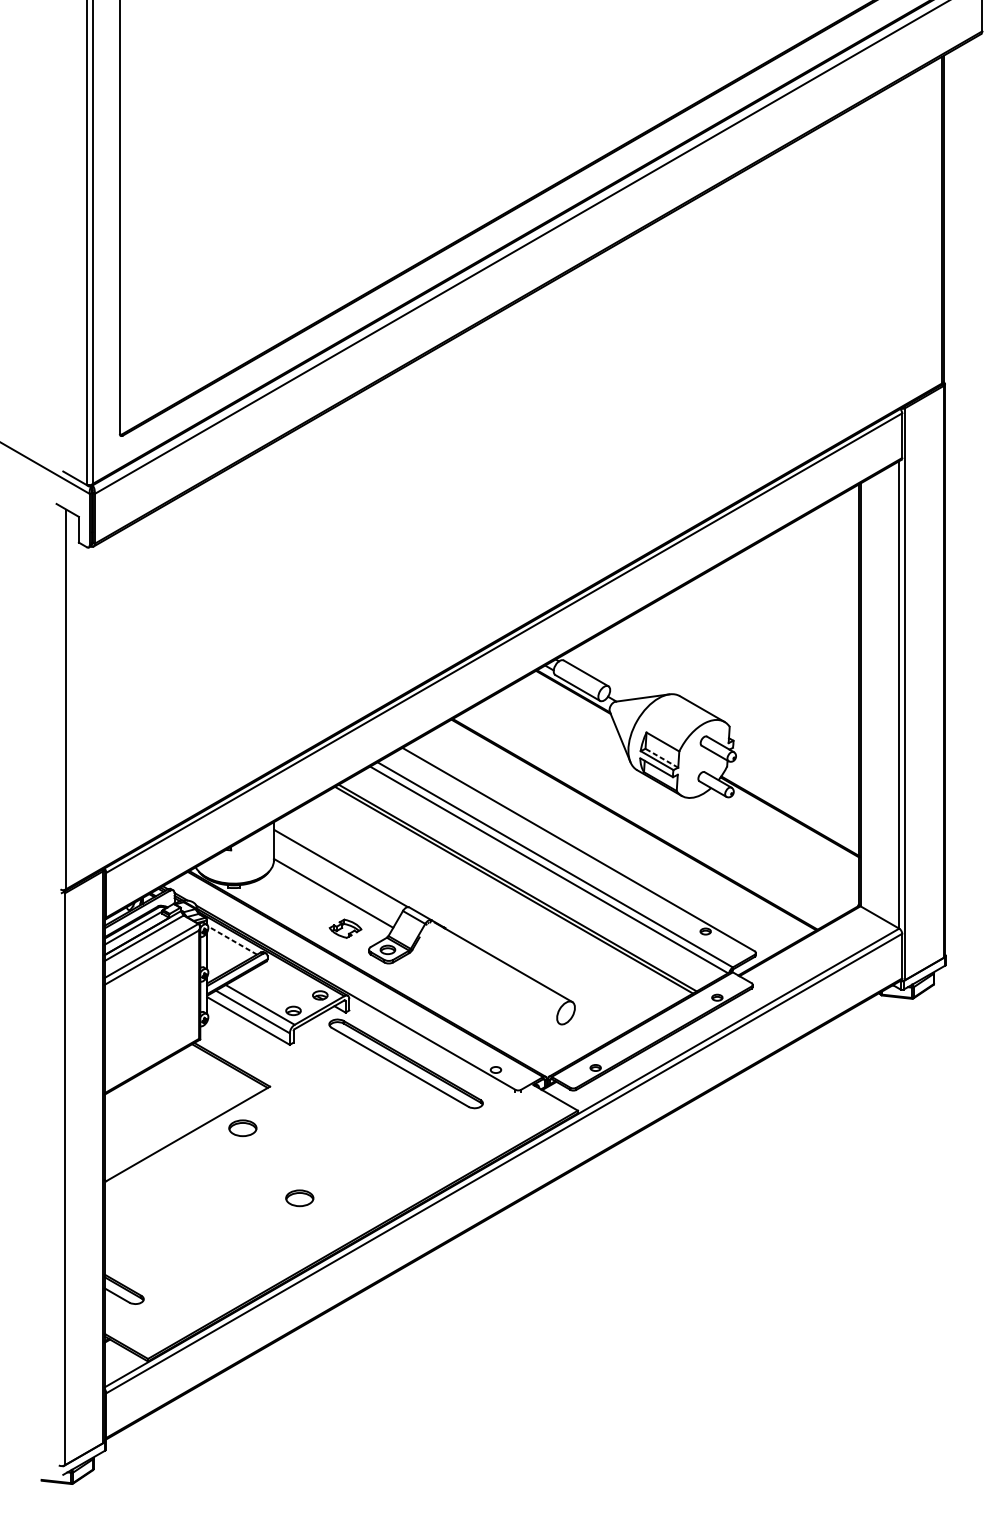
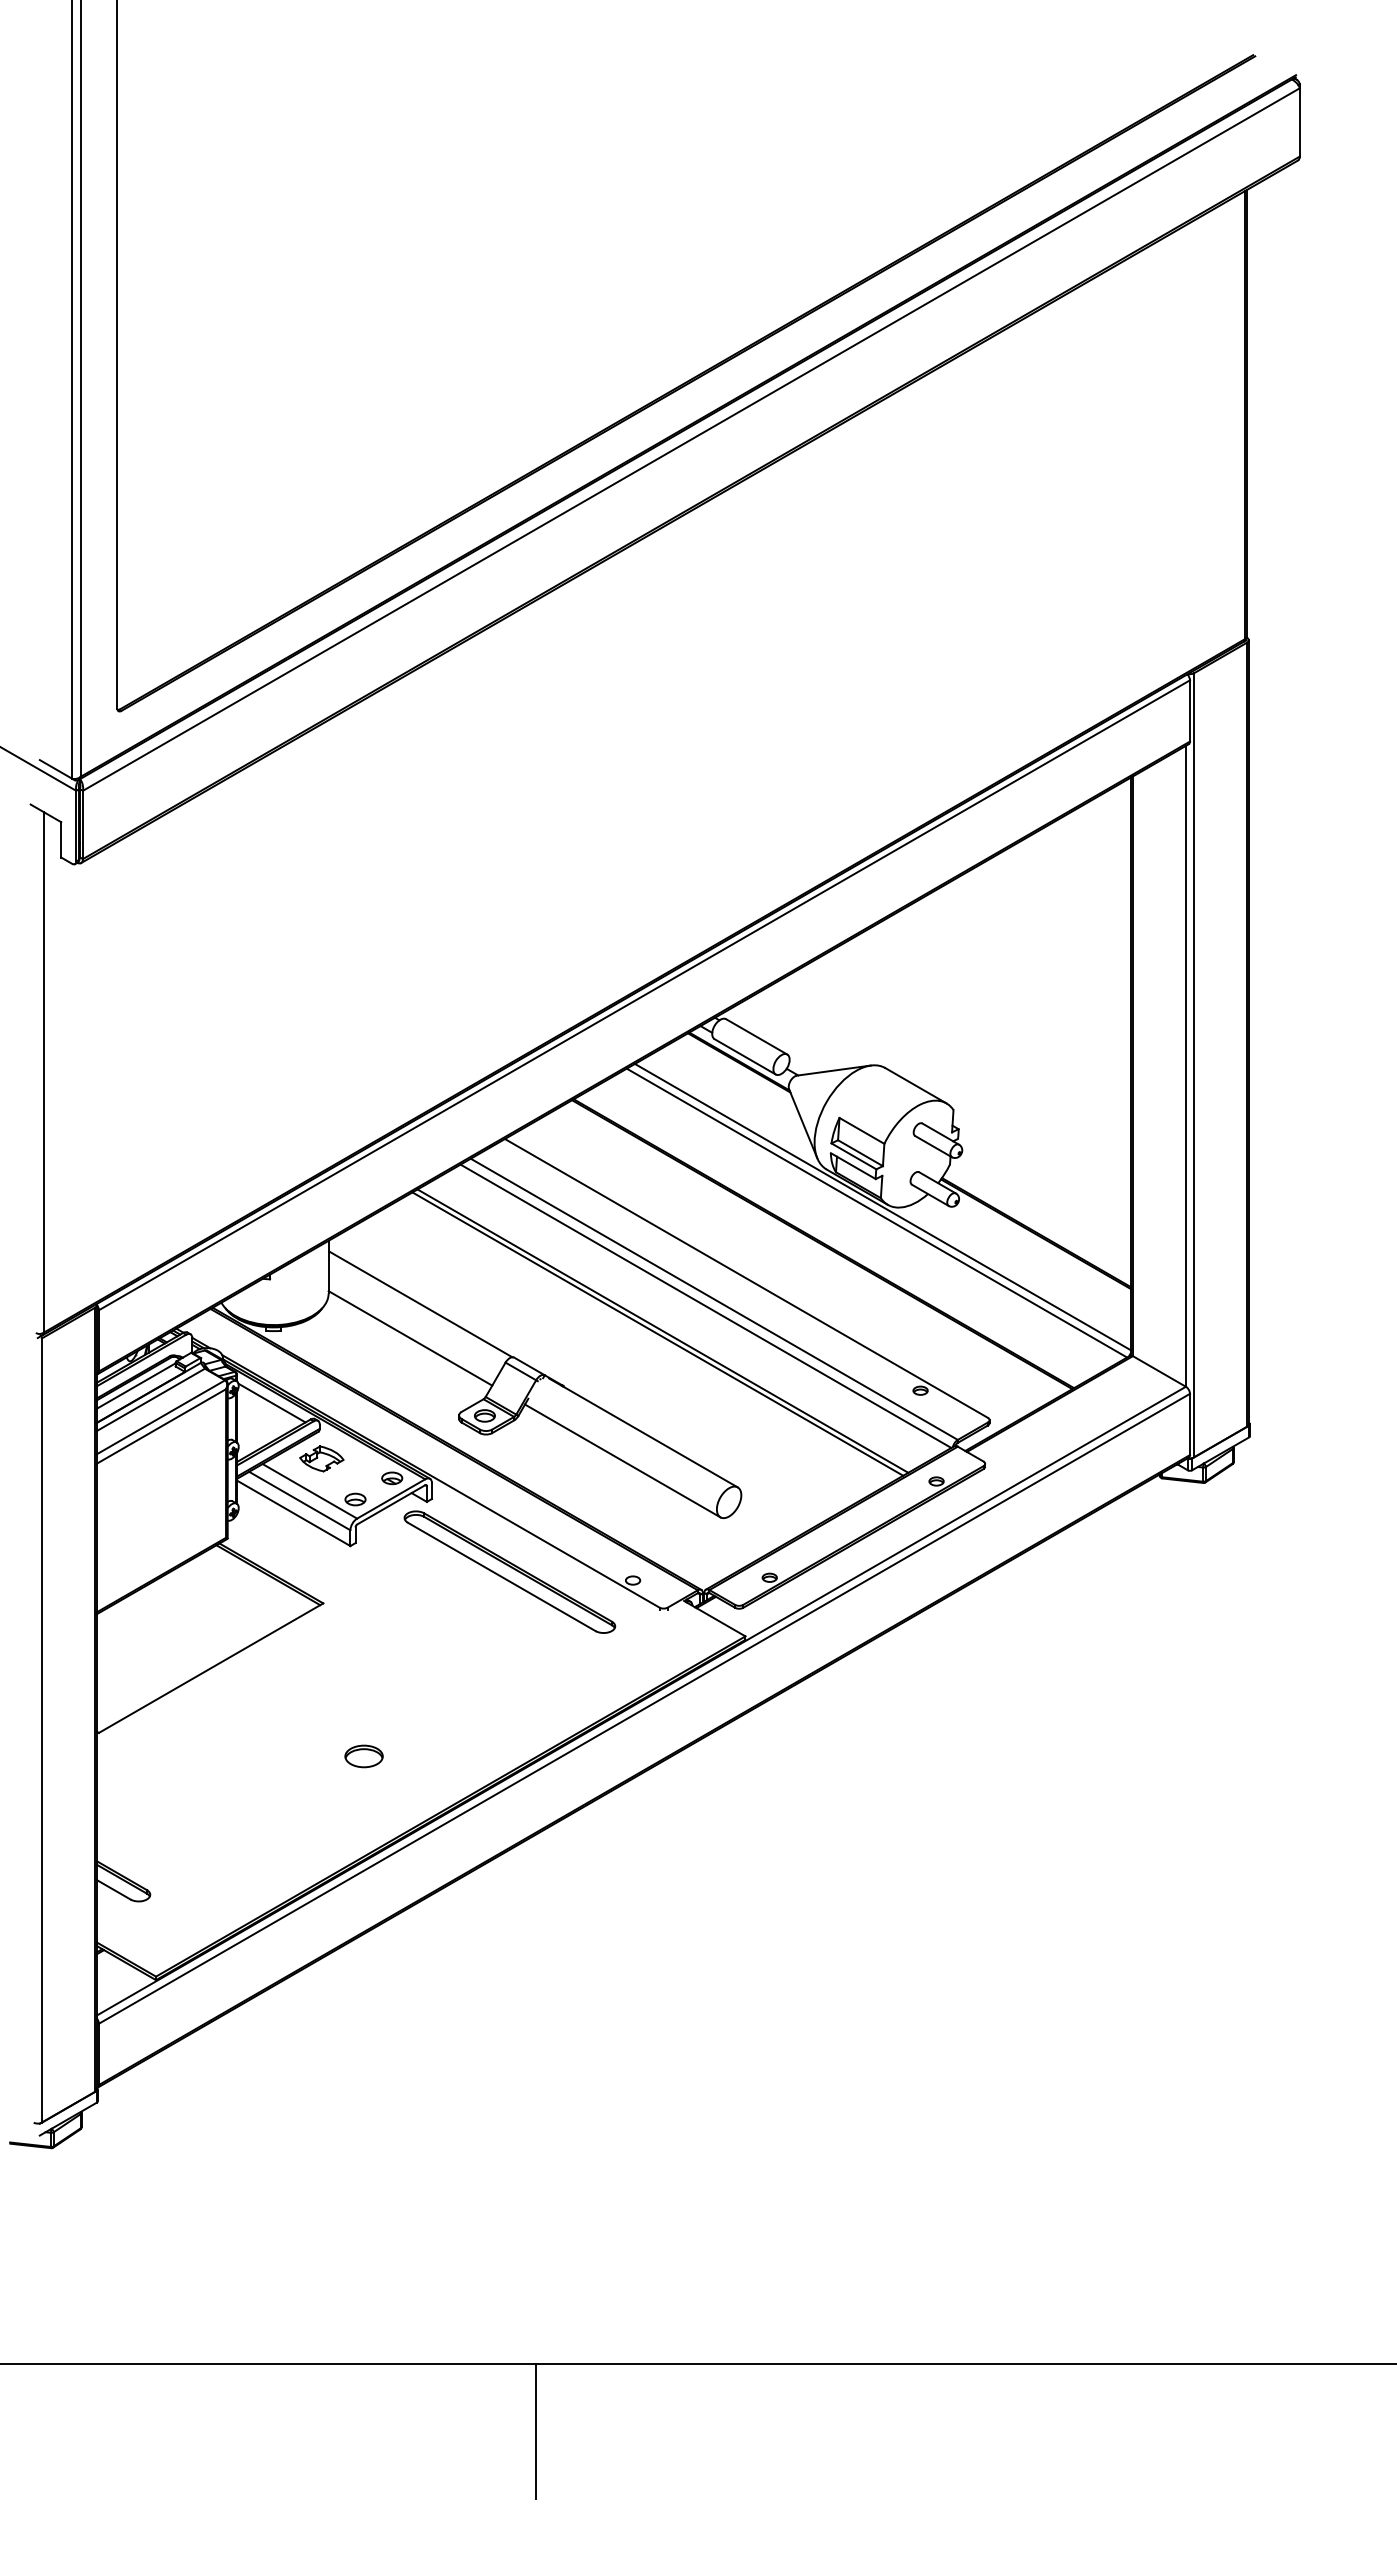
line: (661, 758) -> (860, 1153), dashed -> solid
line: (677, 797) -> (882, 1206), added
line: (673, 801) -> (876, 1212), added
part: (345, 928) -> (321, 1458), moved
line: (232, 940) -> (272, 1403), dashed -> solid
line: (488, 982) -> (622, 1460), added
part: (242, 1128) -> (285, 1660), removed

